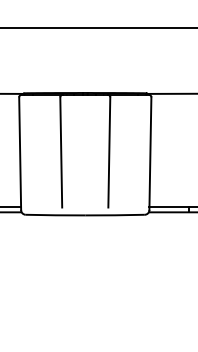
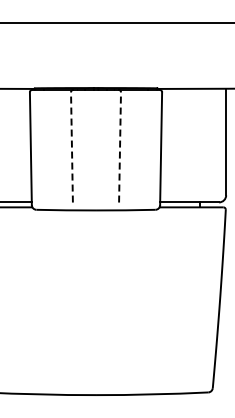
line: (60, 151) -> (71, 146), solid -> dashed
line: (109, 151) -> (120, 146), solid -> dashed

